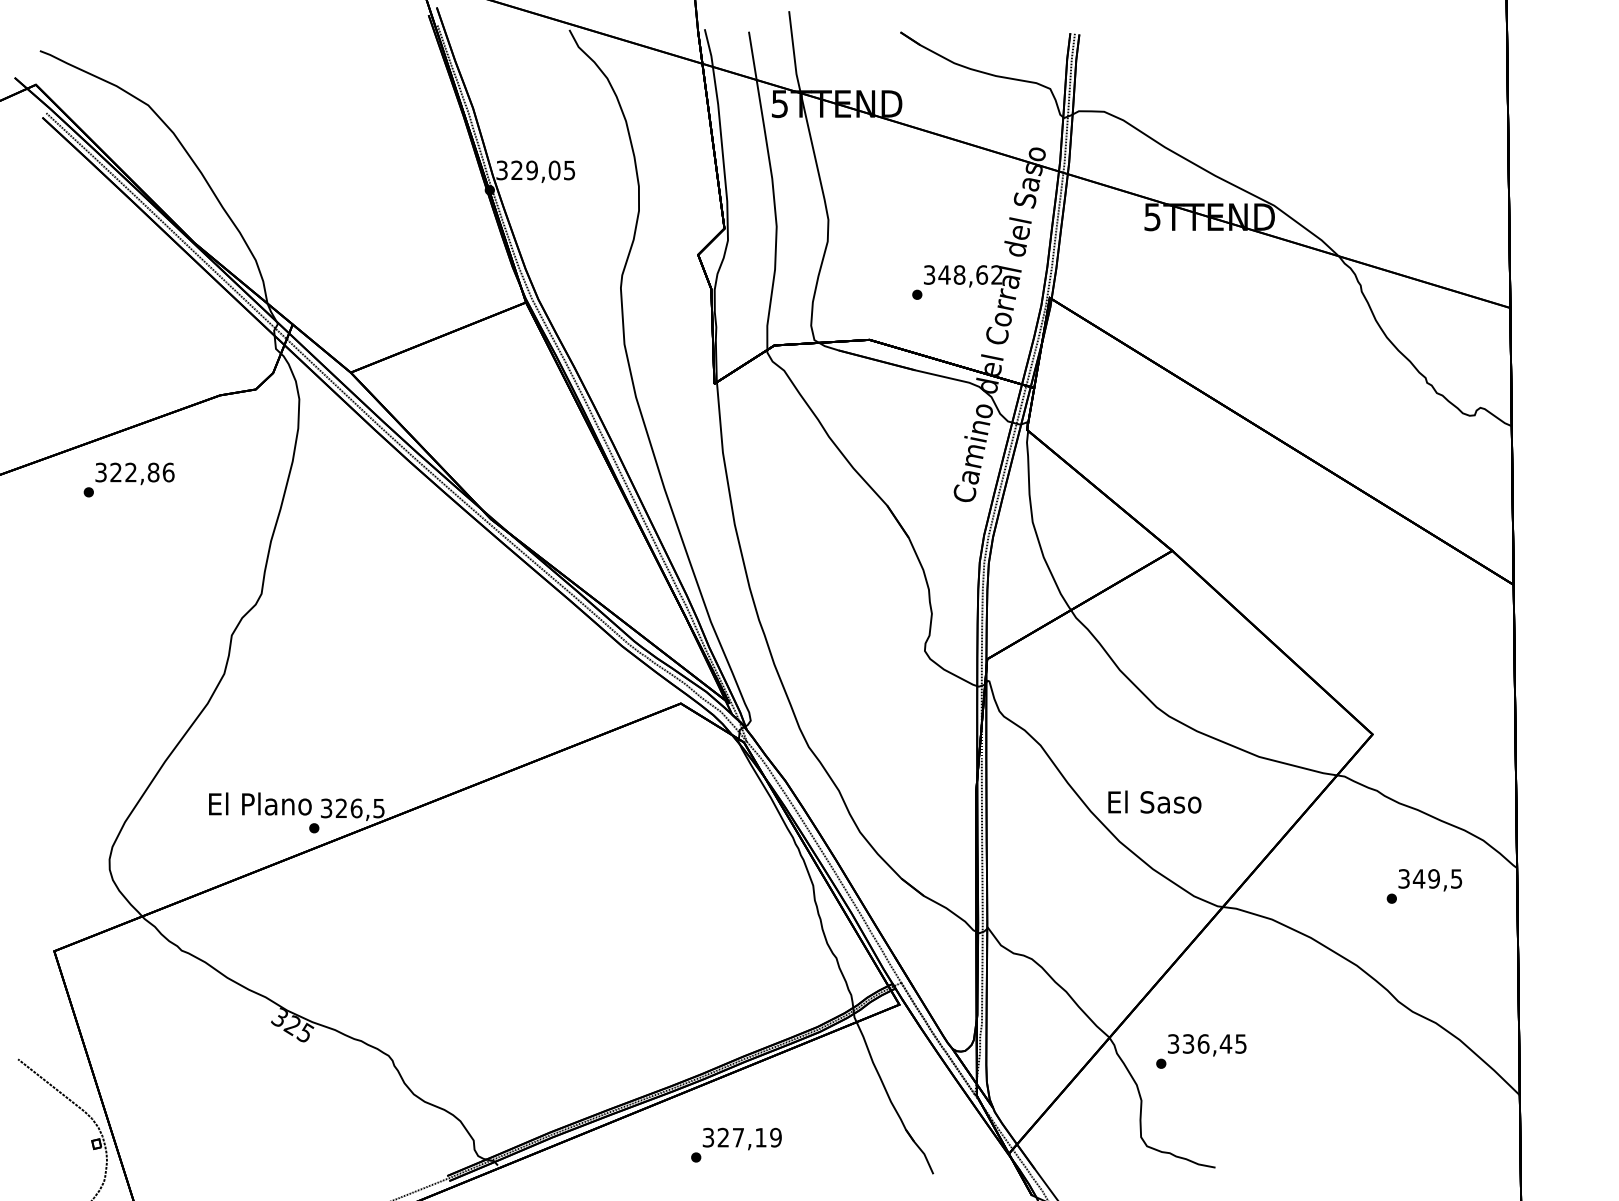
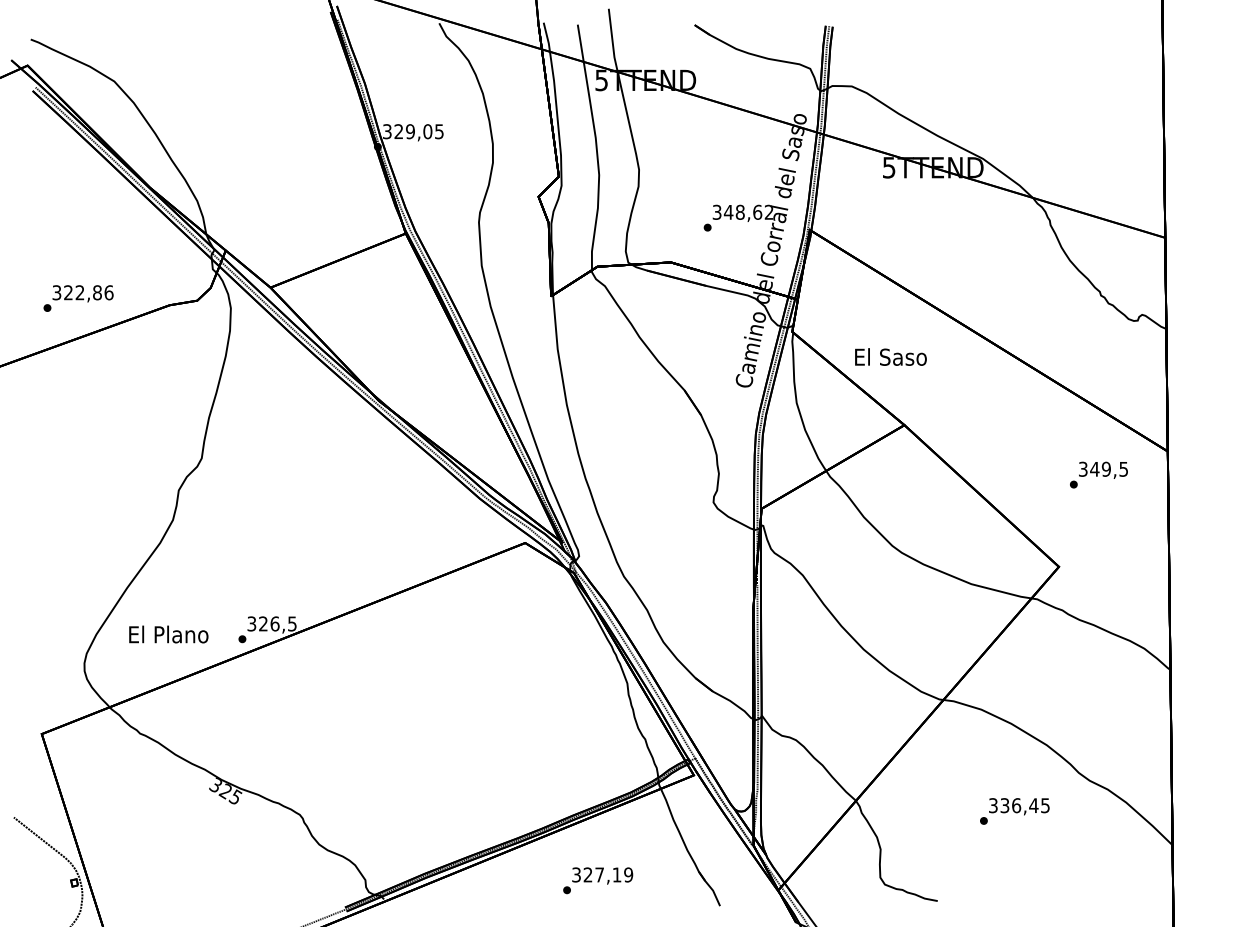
text: (129, 479) -> (78, 298), moved
text: (1154, 801) -> (890, 356), moved
text: (259, 803) -> (168, 634), moved
text: (1423, 885) -> (1098, 474), moved
text: (1200, 1051) -> (1014, 811), moved
text: (736, 1144) -> (598, 880), moved

